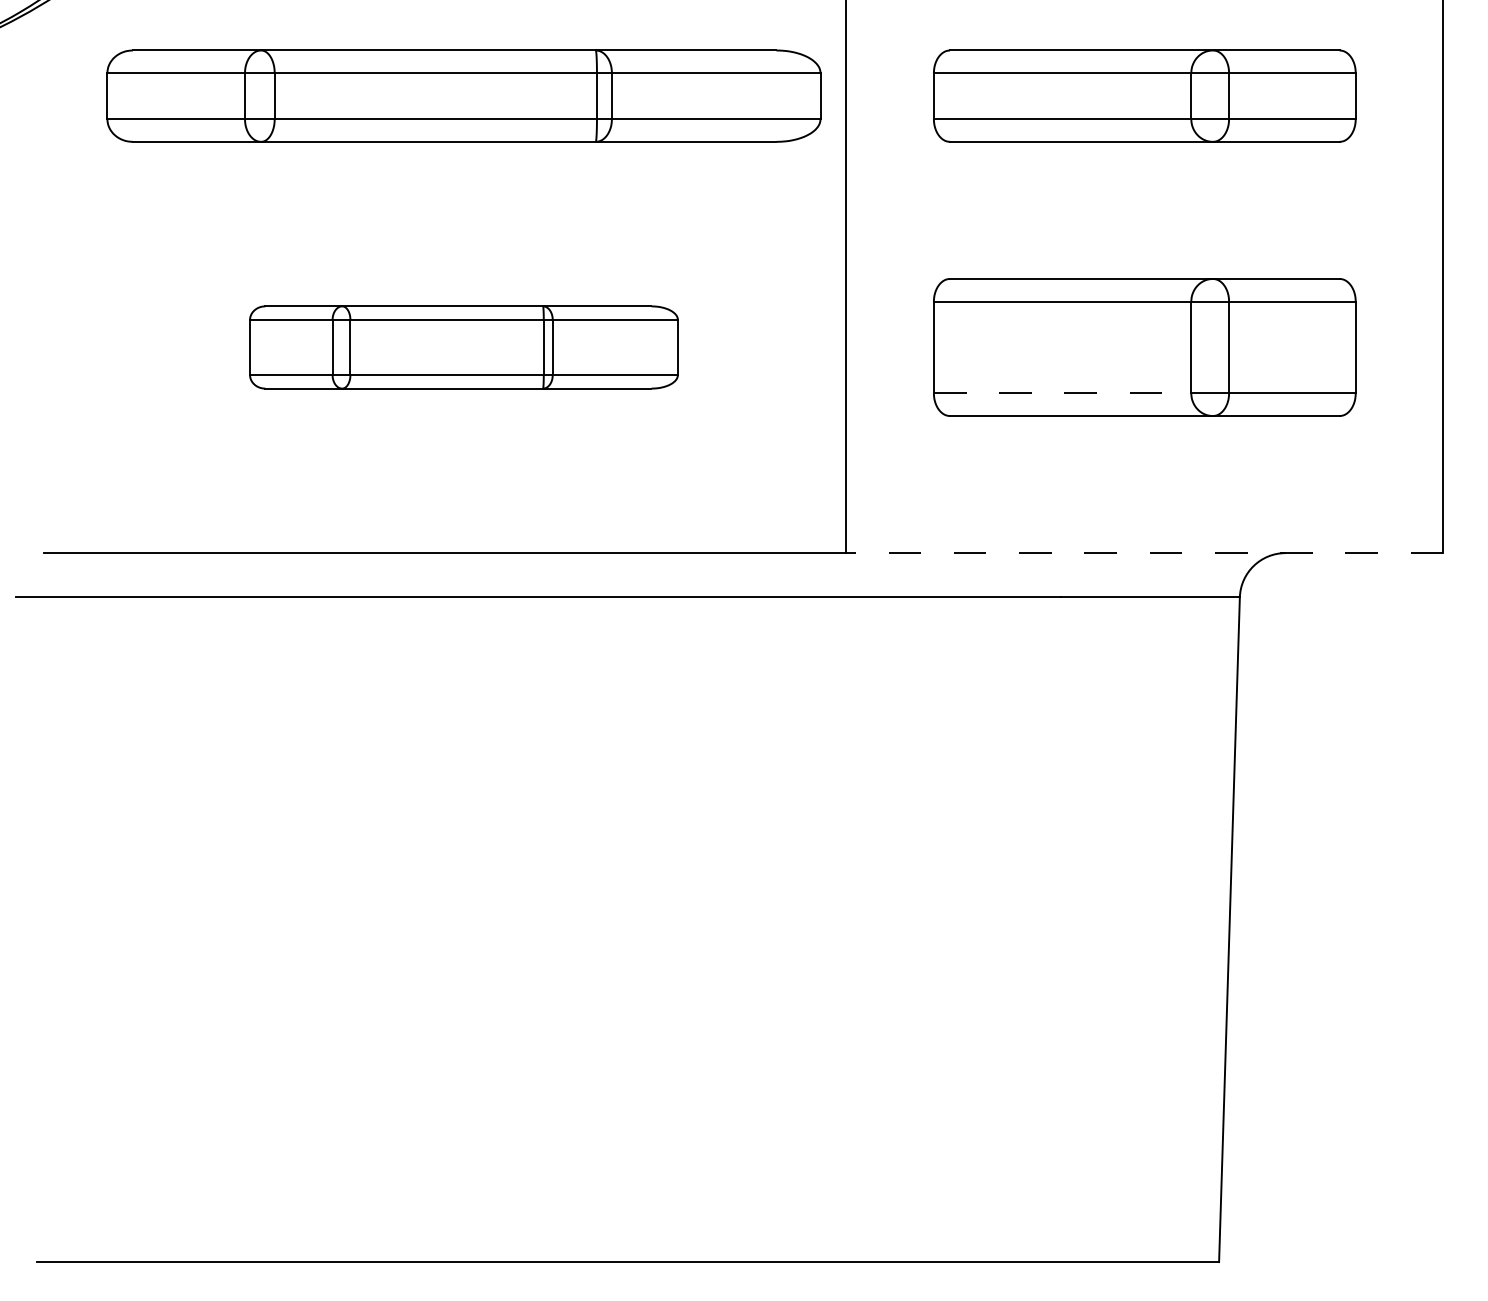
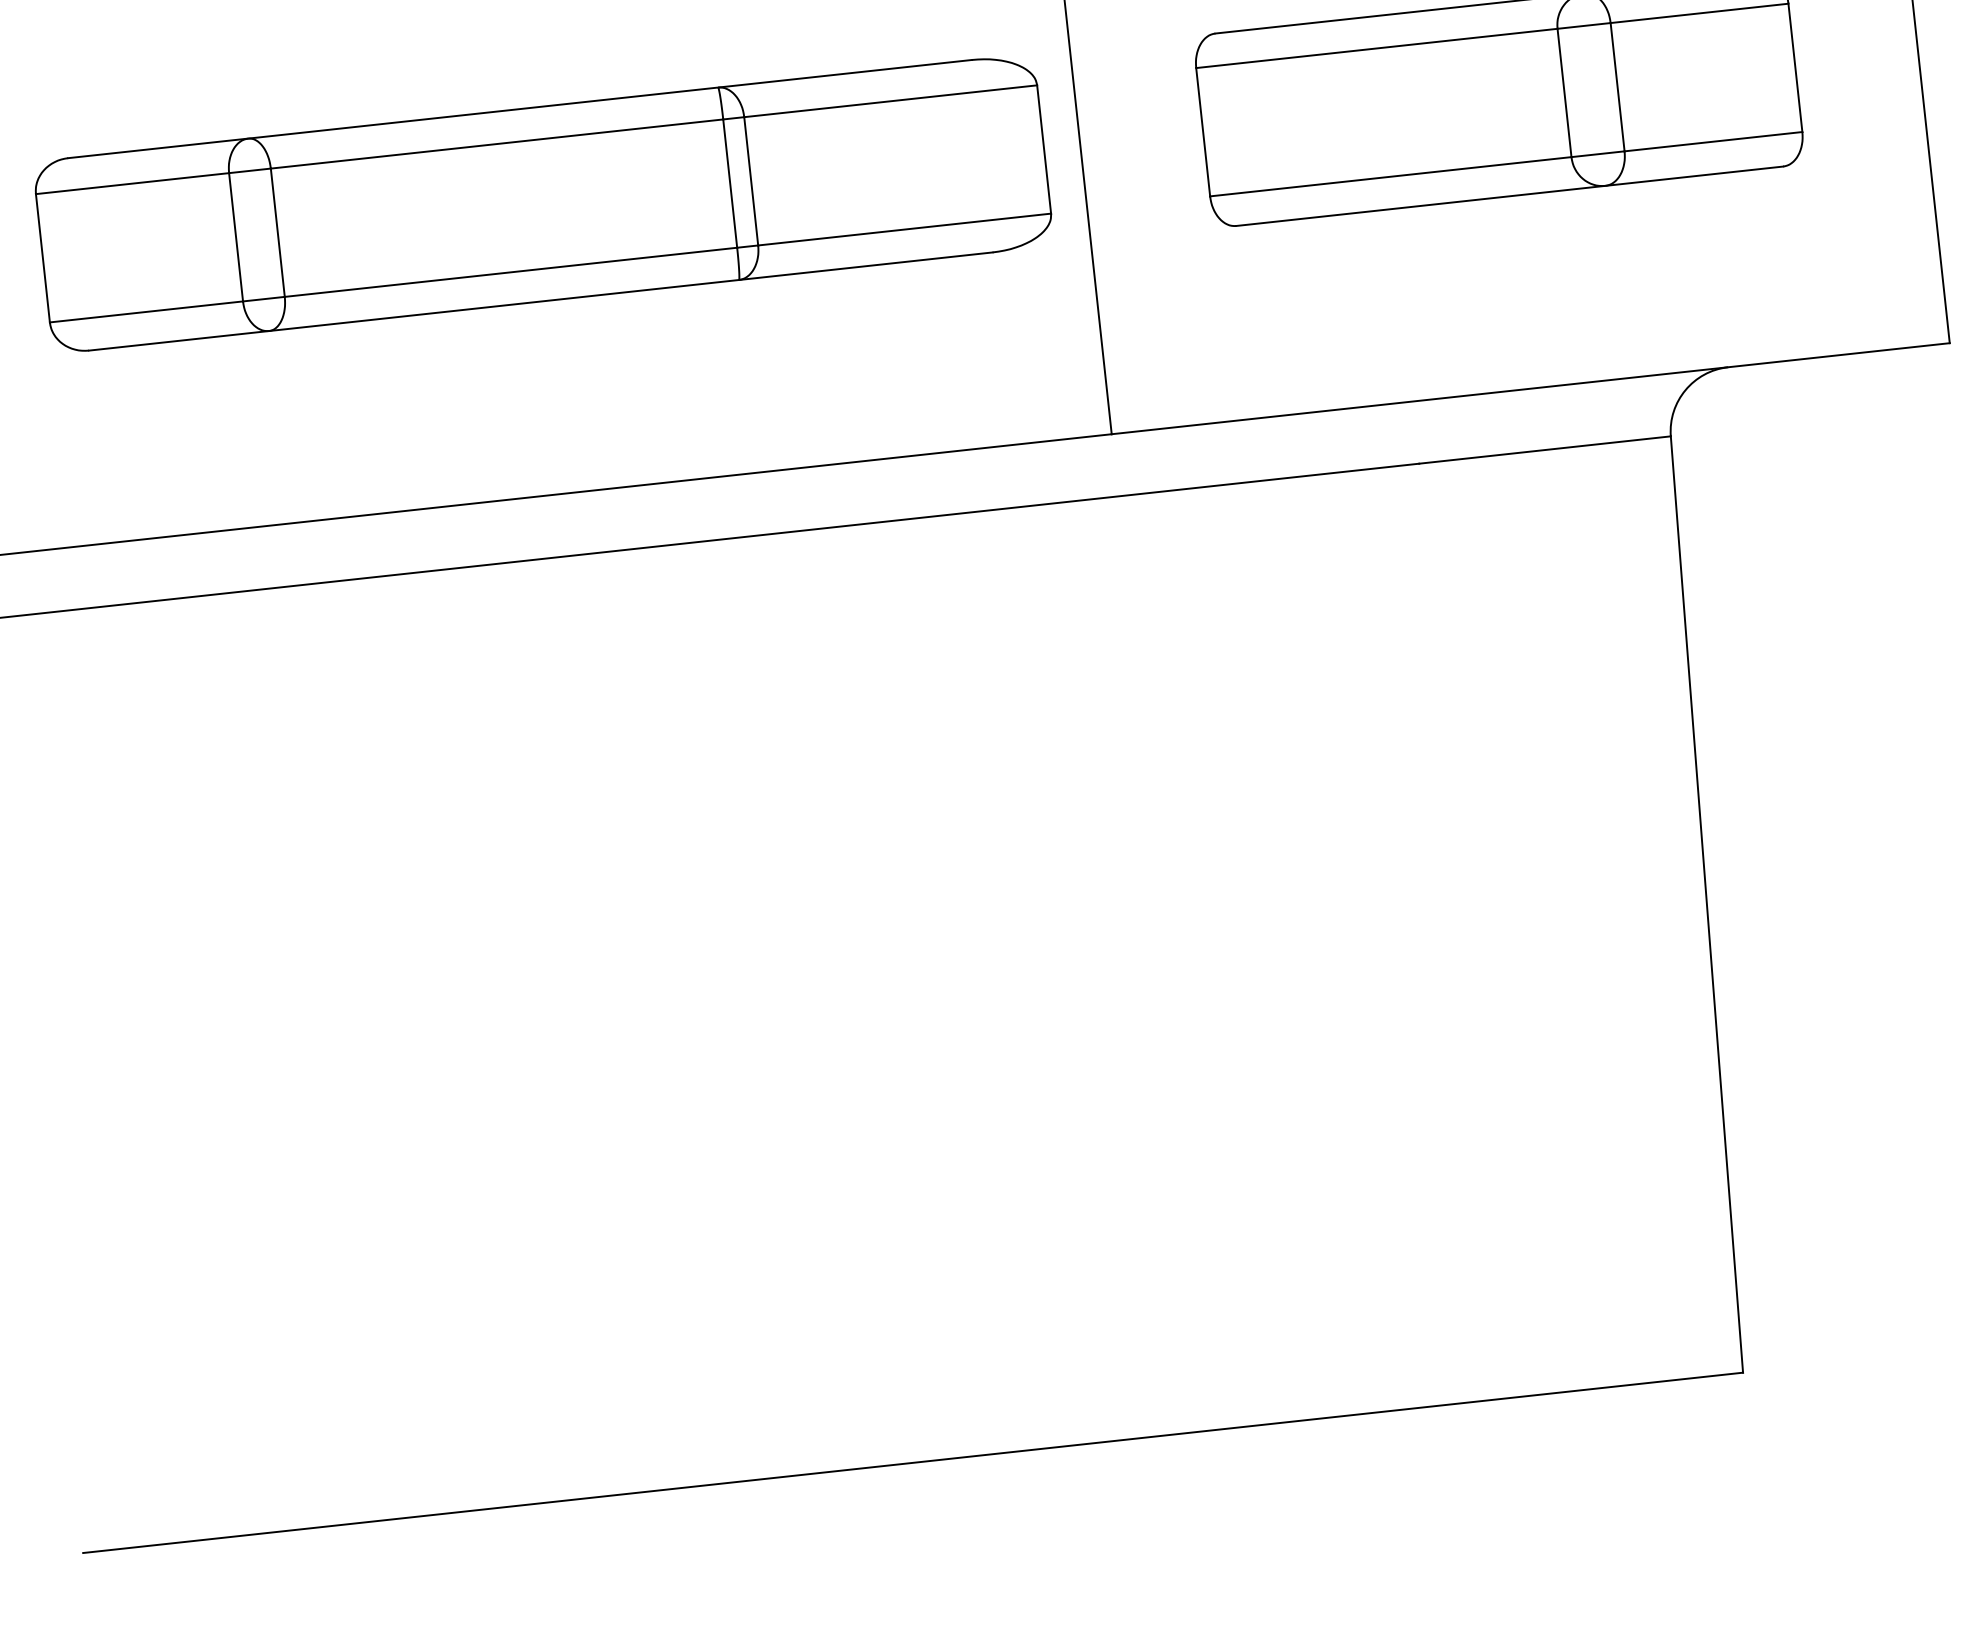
part: (463, 347) -> (542, 203), size x1.67
line: (1062, 393) -> (1390, 177), dashed -> solid
line: (1144, 553) -> (1530, 389), dashed -> solid

